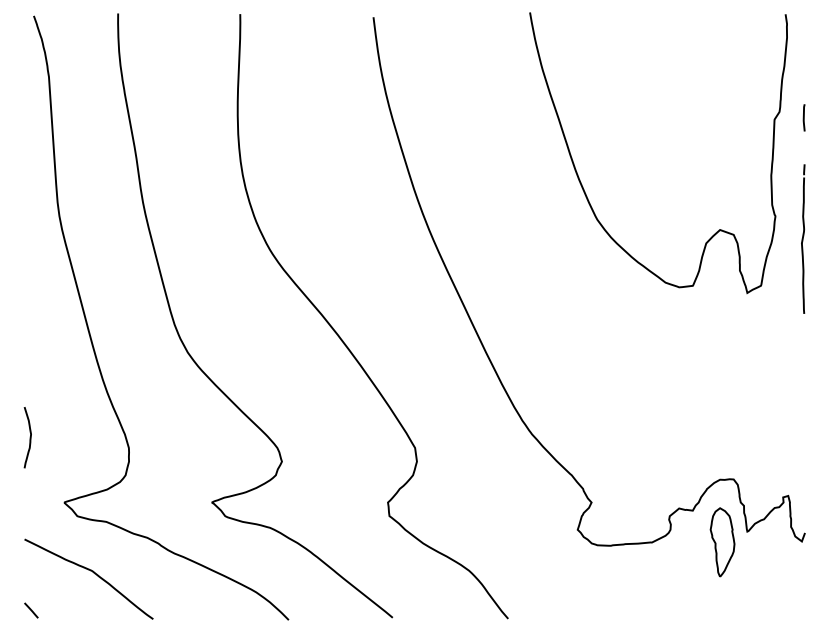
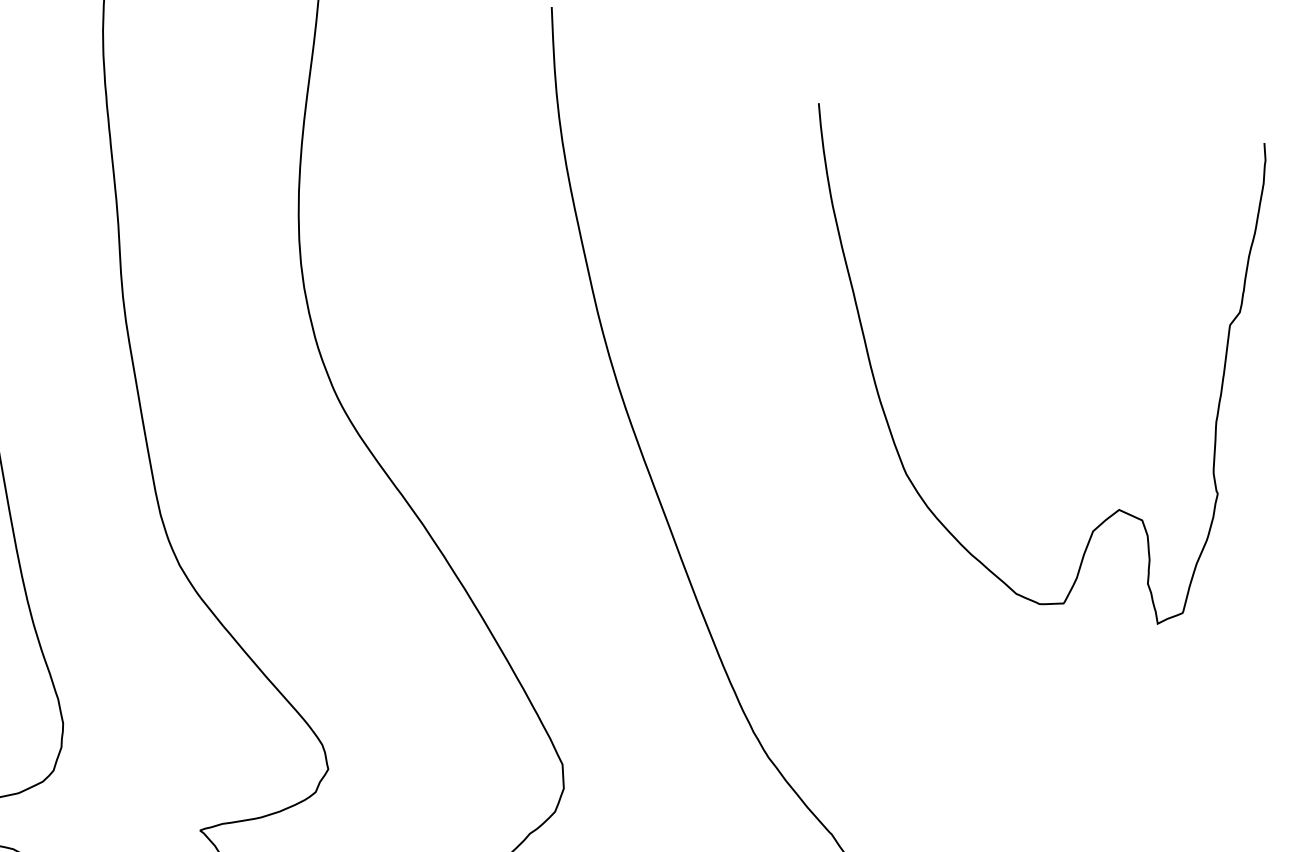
line: (803, 117) -> (1287, 243), removed
curve: (583, 186) -> (887, 414), moved
part: (803, 238) -> (1270, 454), removed

